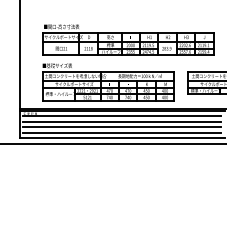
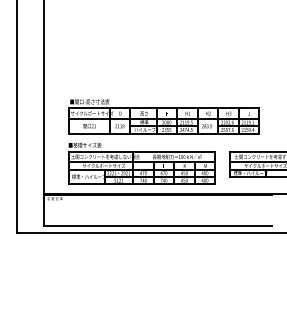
line: (122, 116) -> (157, 201), removed
line: (122, 121) -> (157, 207), removed
line: (122, 127) -> (157, 213), removed
line: (122, 132) -> (157, 219), removed

